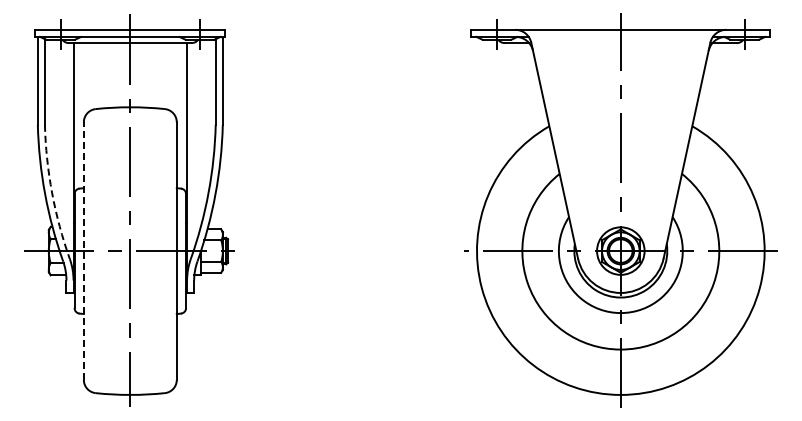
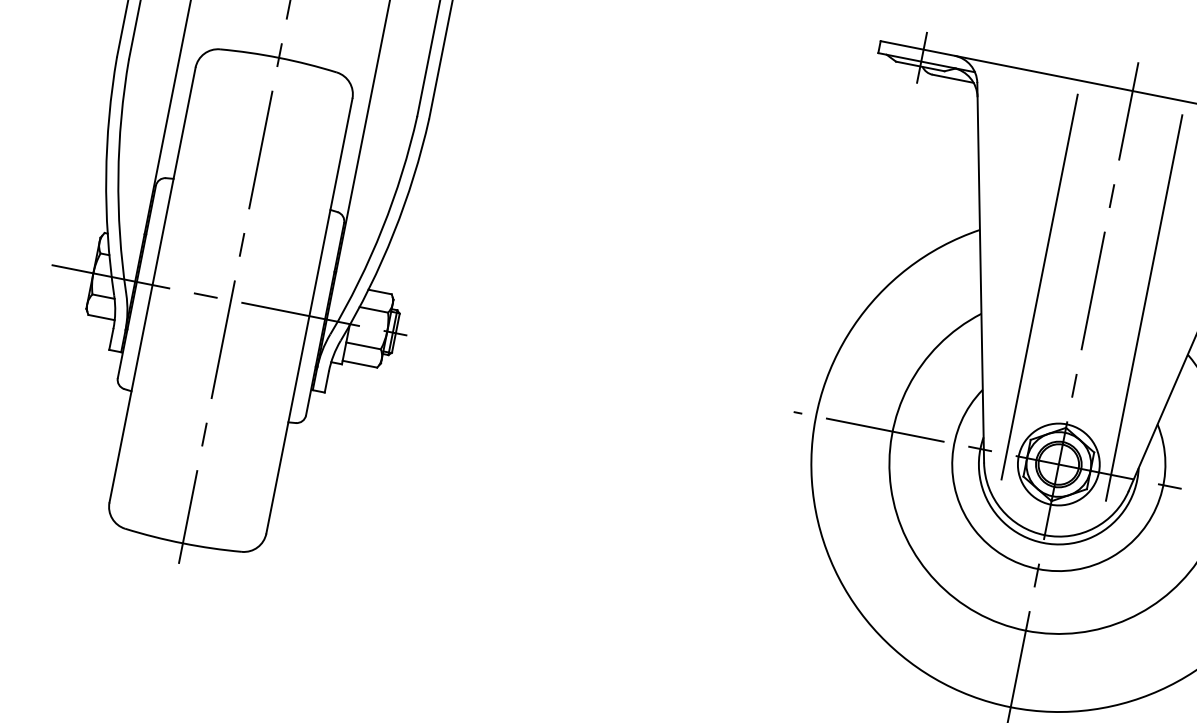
line: (589, 152) -> (1038, 287), added
line: (651, 152) -> (1143, 308), added
arc: (52, 192) -> (119, 175), dashed -> solid
line: (83, 251) -> (151, 285), dashed -> solid

